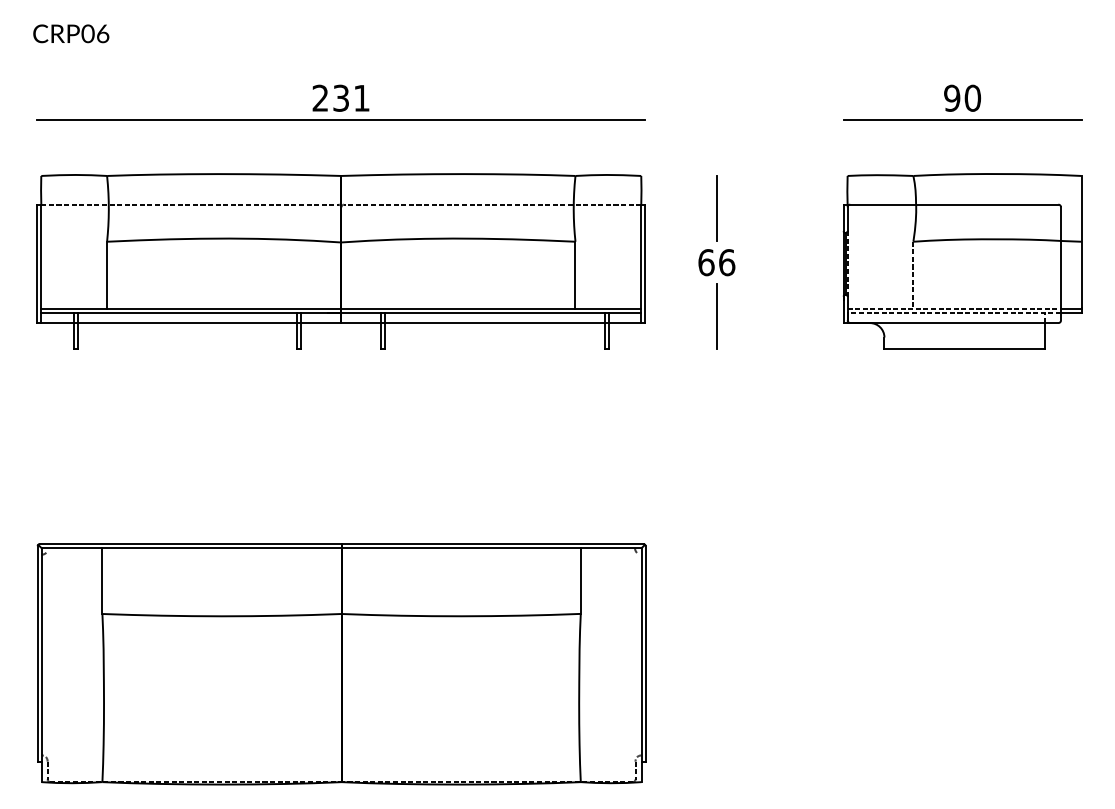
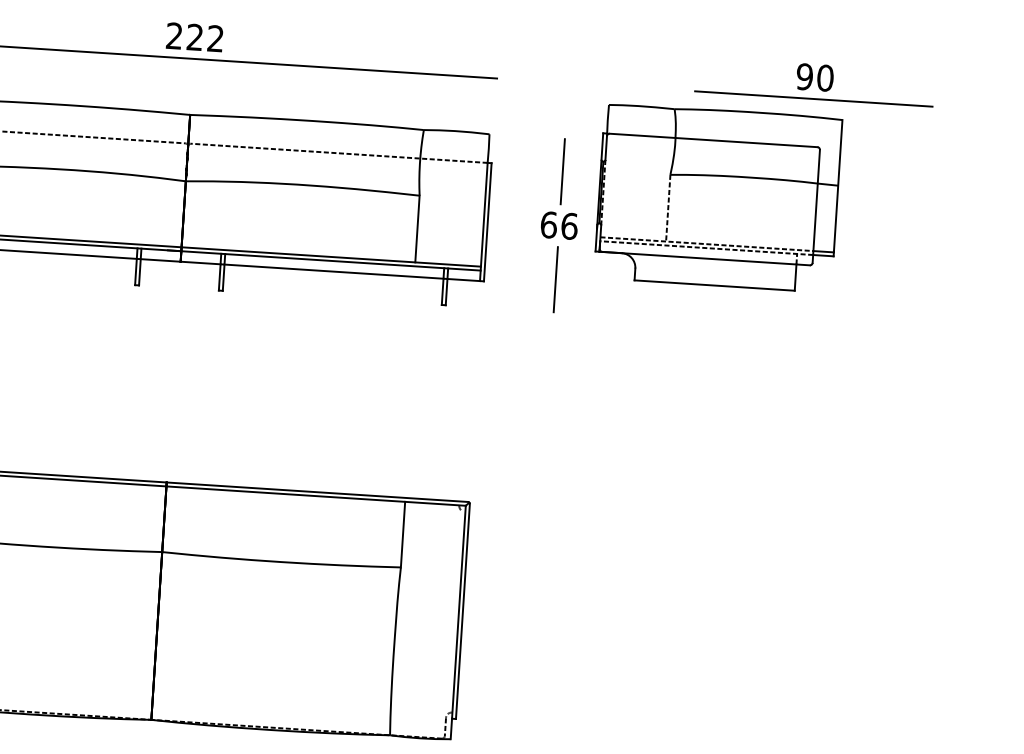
text: (351, 97) -> (205, 37), 231 -> 222
part: (962, 261) -> (718, 197), moved

